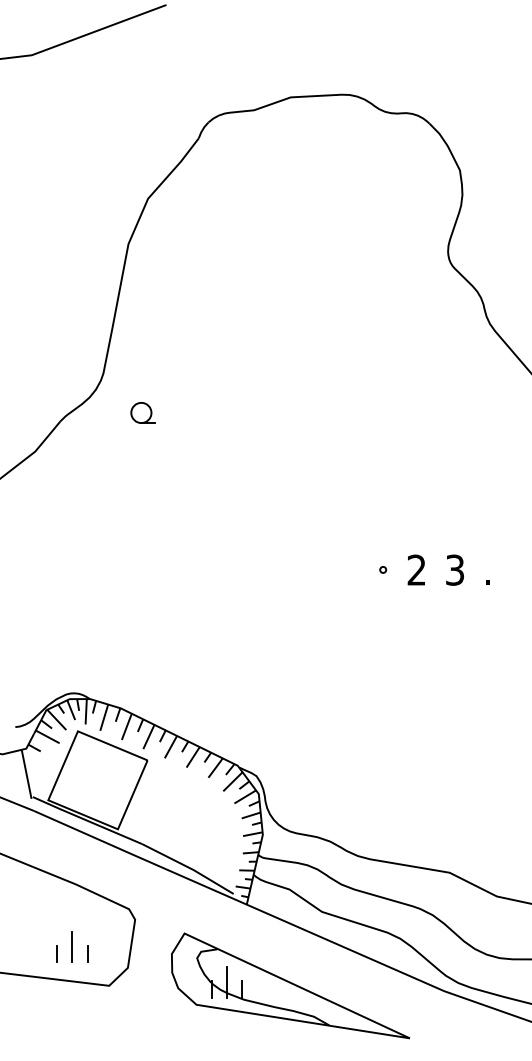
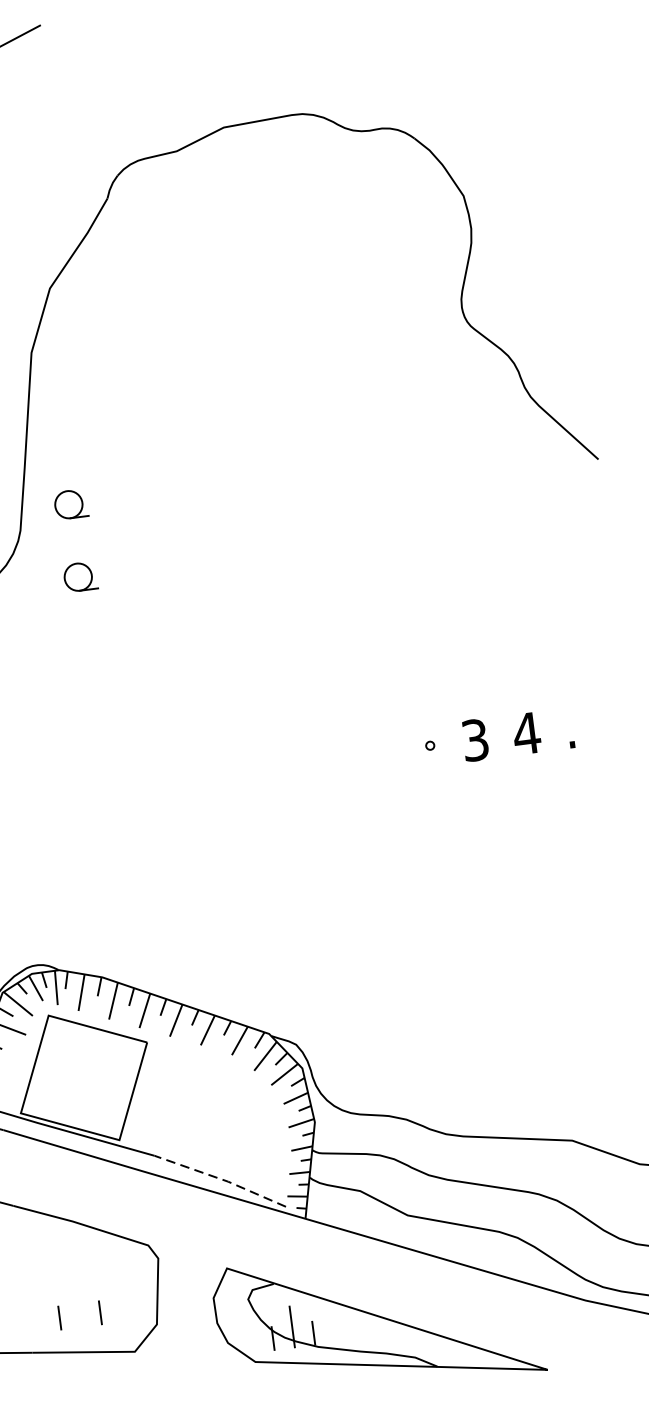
part: (142, 358) -> (70, 503), added
text: (416, 569) -> (474, 739), 2 -> 3
text: (454, 569) -> (525, 732), 3 -> 4
line: (189, 867) -> (222, 1178), solid -> dashed
line: (72, 947) -> (79, 1306), removed

